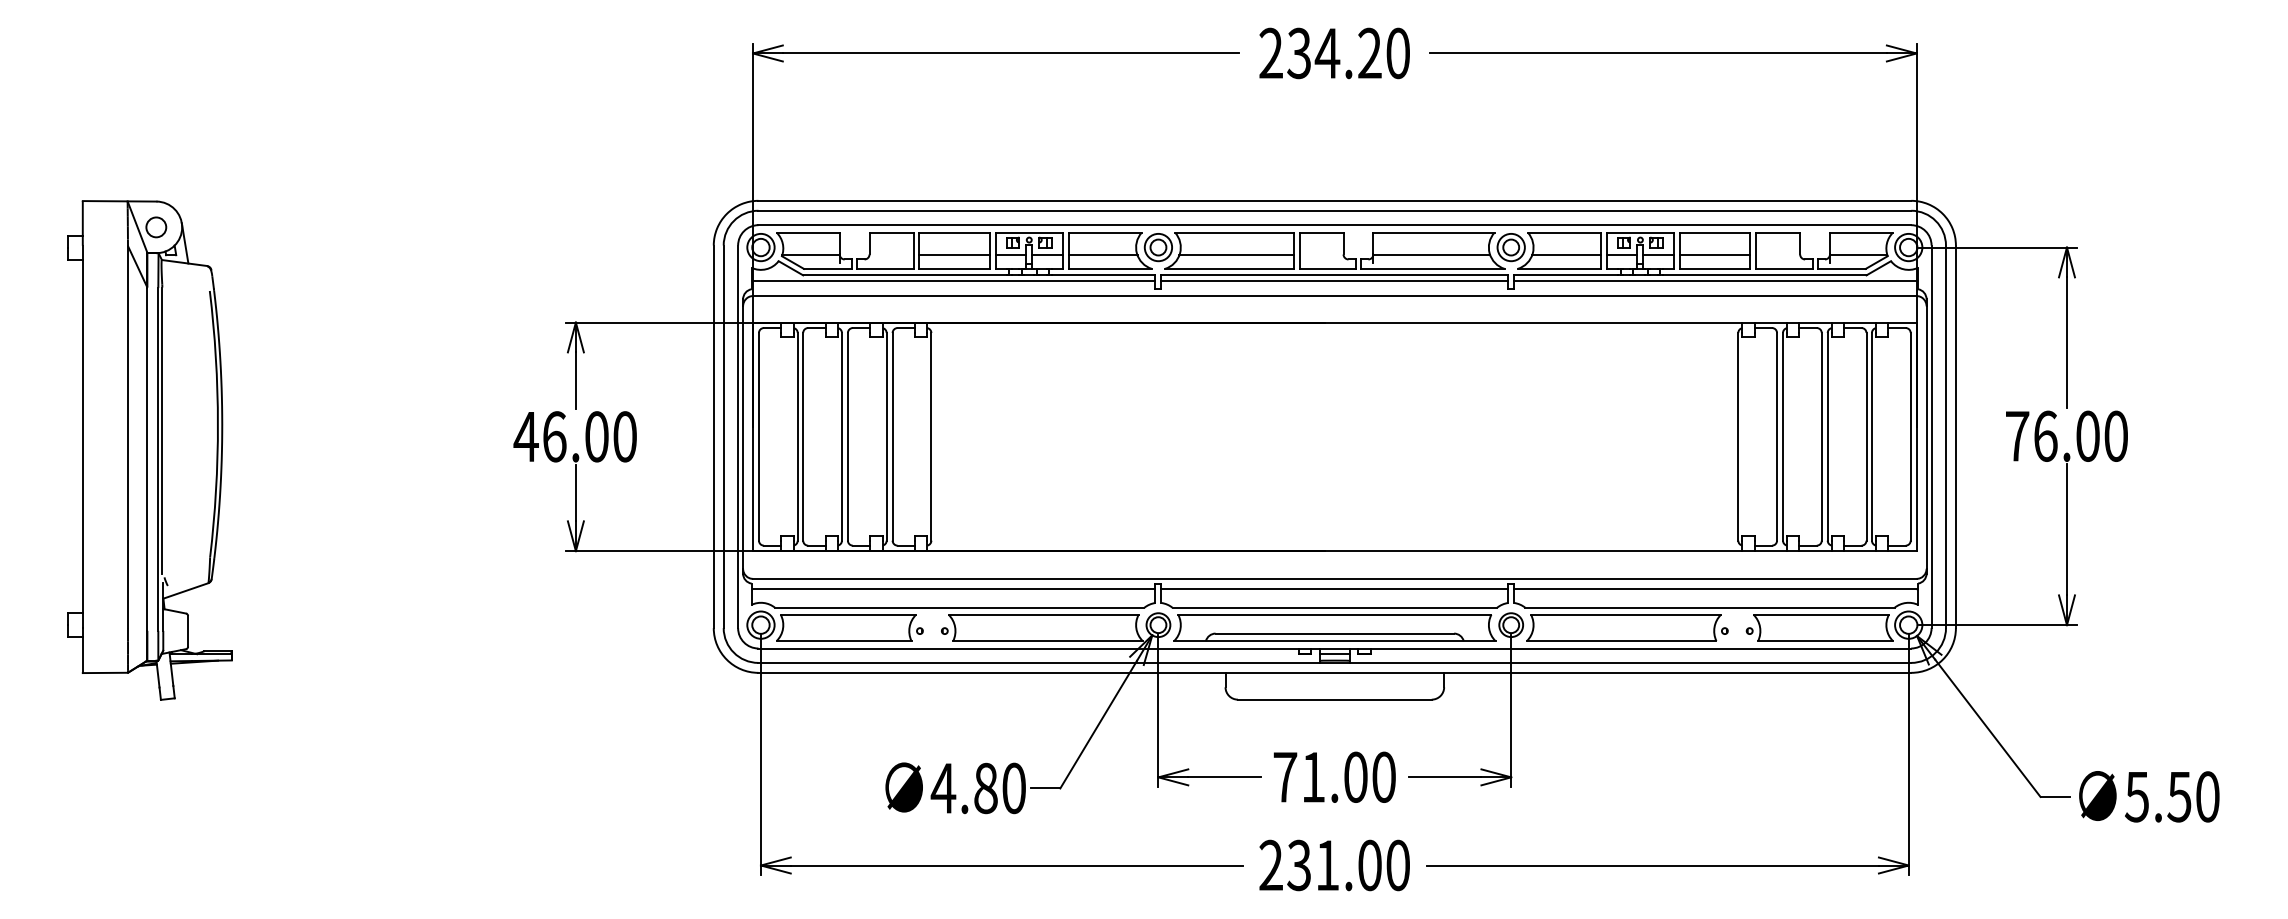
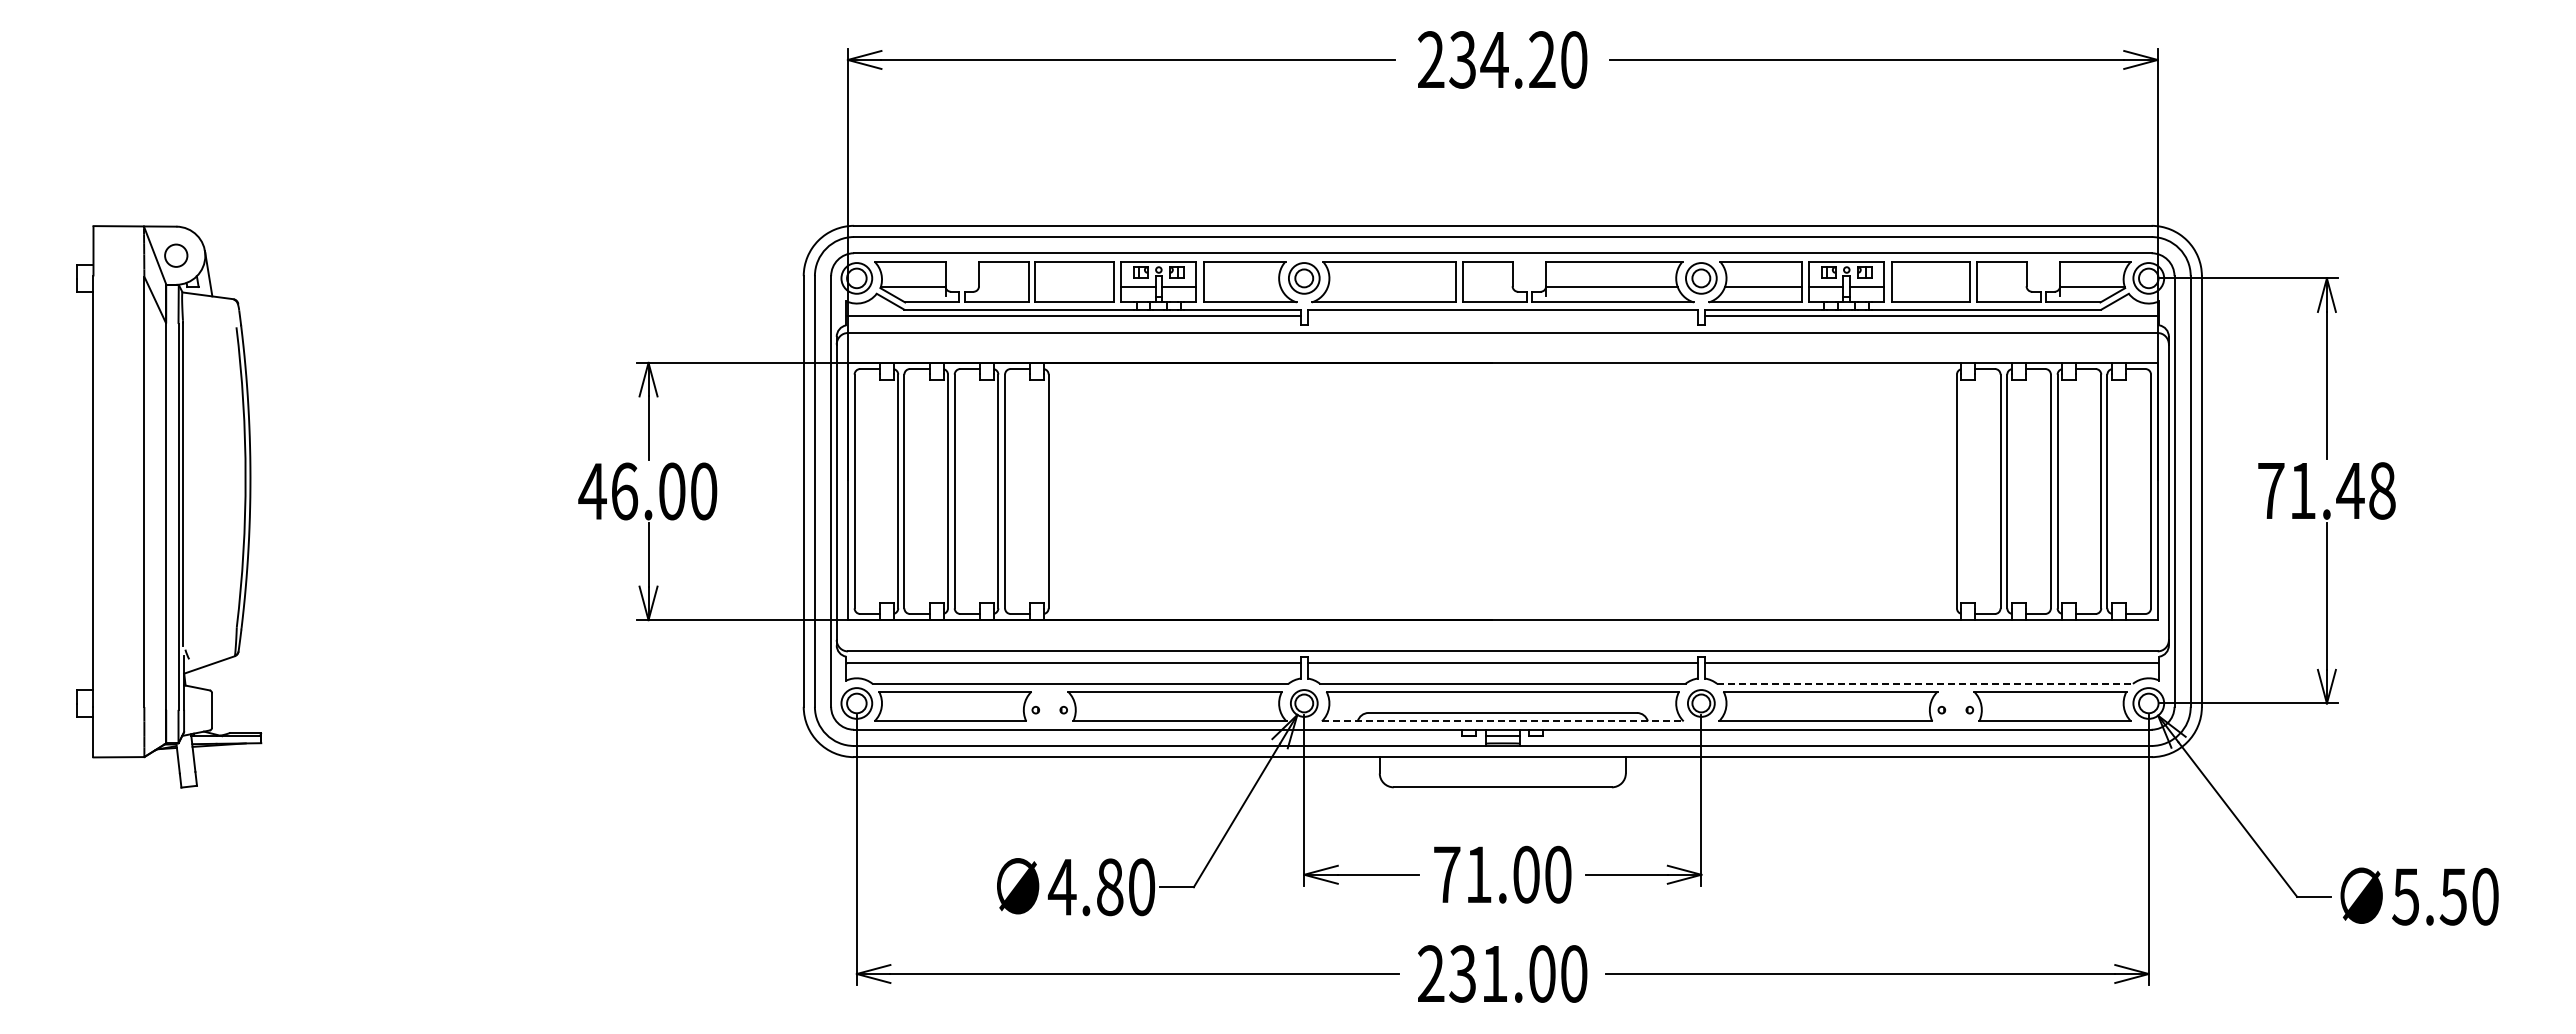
line: (954, 255) -> (1074, 287), removed
line: (1102, 255) -> (1241, 287), removed
line: (1235, 255) -> (1391, 287), removed
line: (1714, 255) -> (1930, 287), removed
line: (1334, 280) -> (1502, 315), removed
text: (2080, 435) -> (2342, 490), 76.00 -> 71.48
line: (1710, 607) -> (1925, 683), solid -> dashed
line: (1334, 641) -> (1502, 721), solid -> dashed

